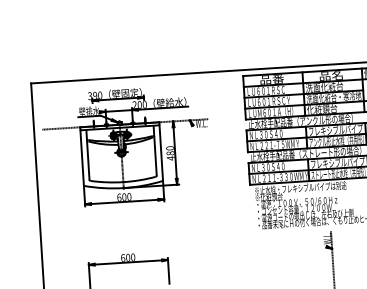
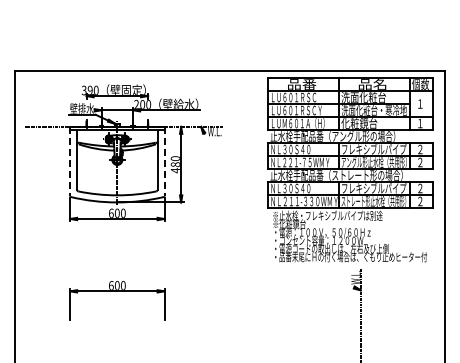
line: (161, 151) -> (164, 161), solid -> dashed
line: (82, 156) -> (70, 161), solid -> dashed

